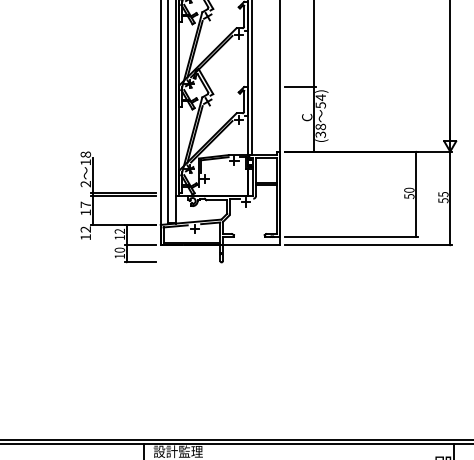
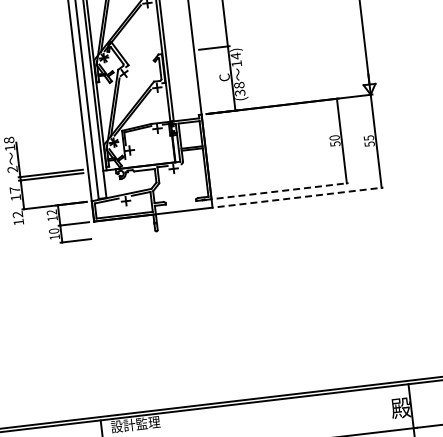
text: (320, 105) -> (236, 64), 54) -> 14)
line: (351, 236) -> (282, 190), solid -> dashed
line: (369, 245) -> (301, 197), solid -> dashed

